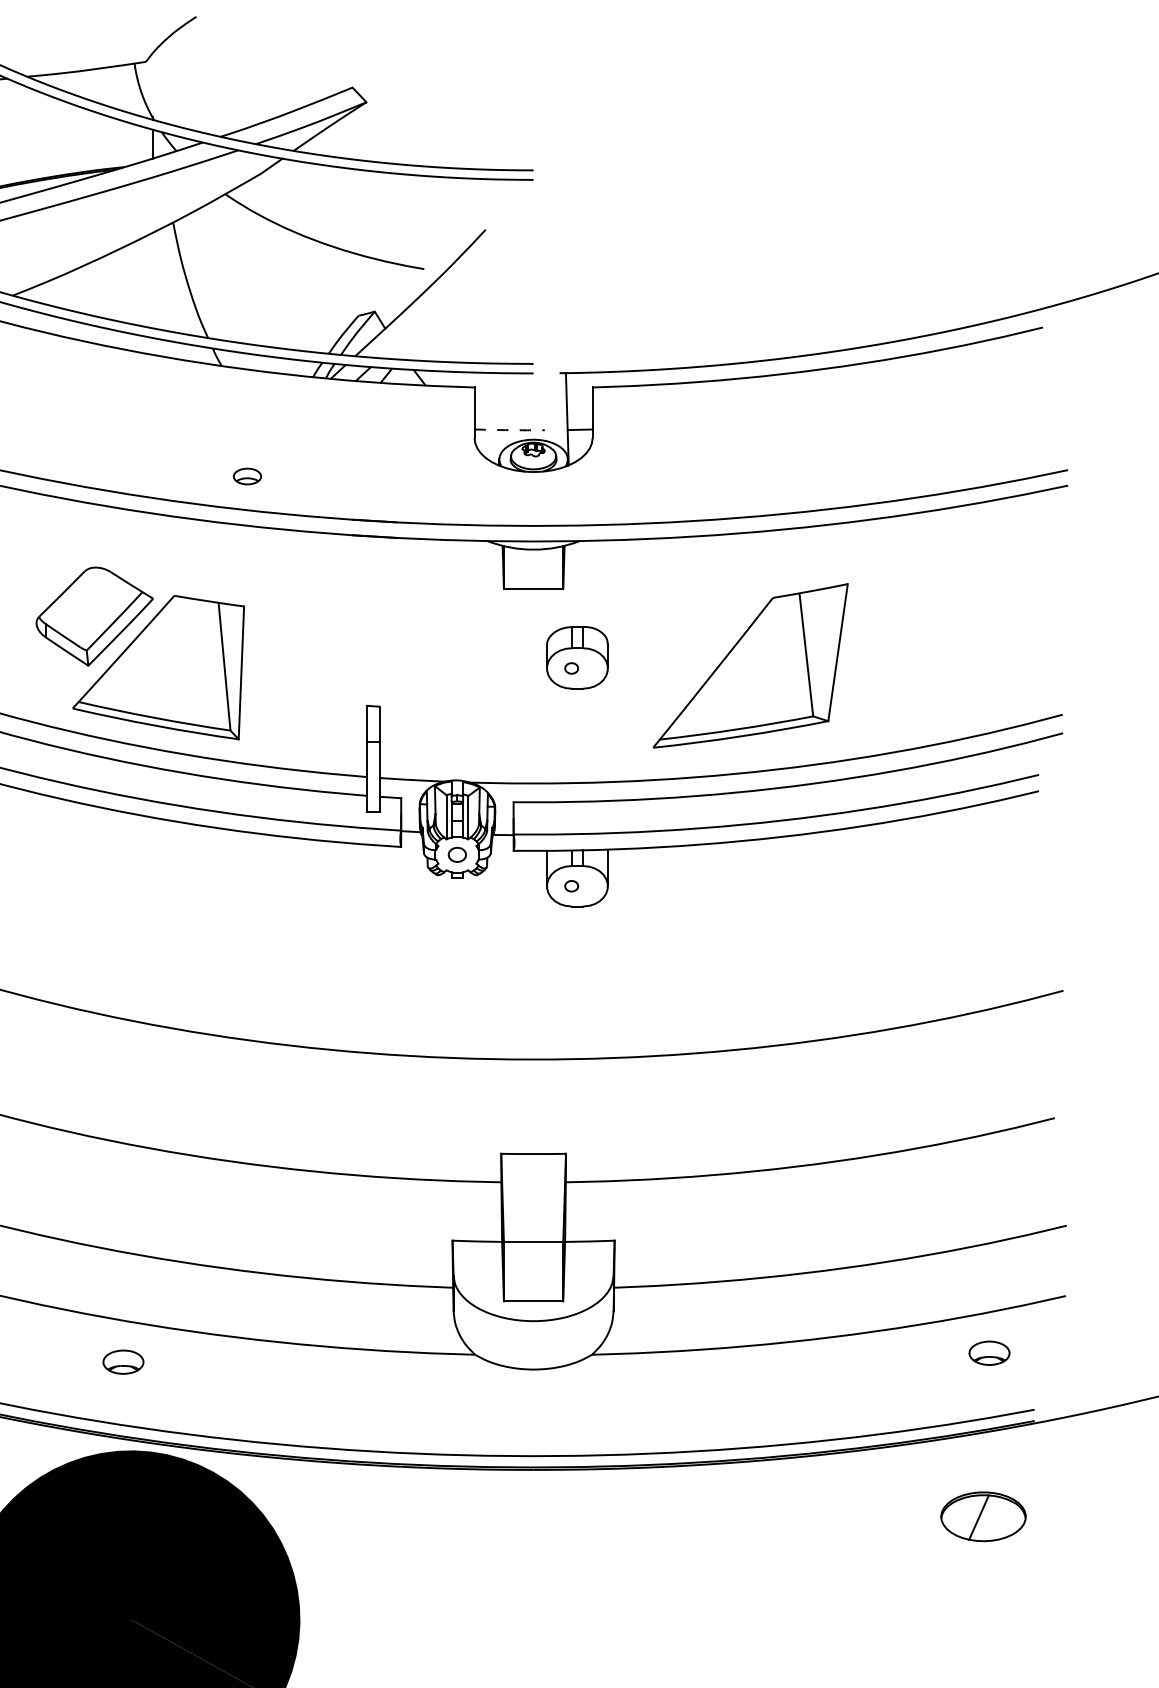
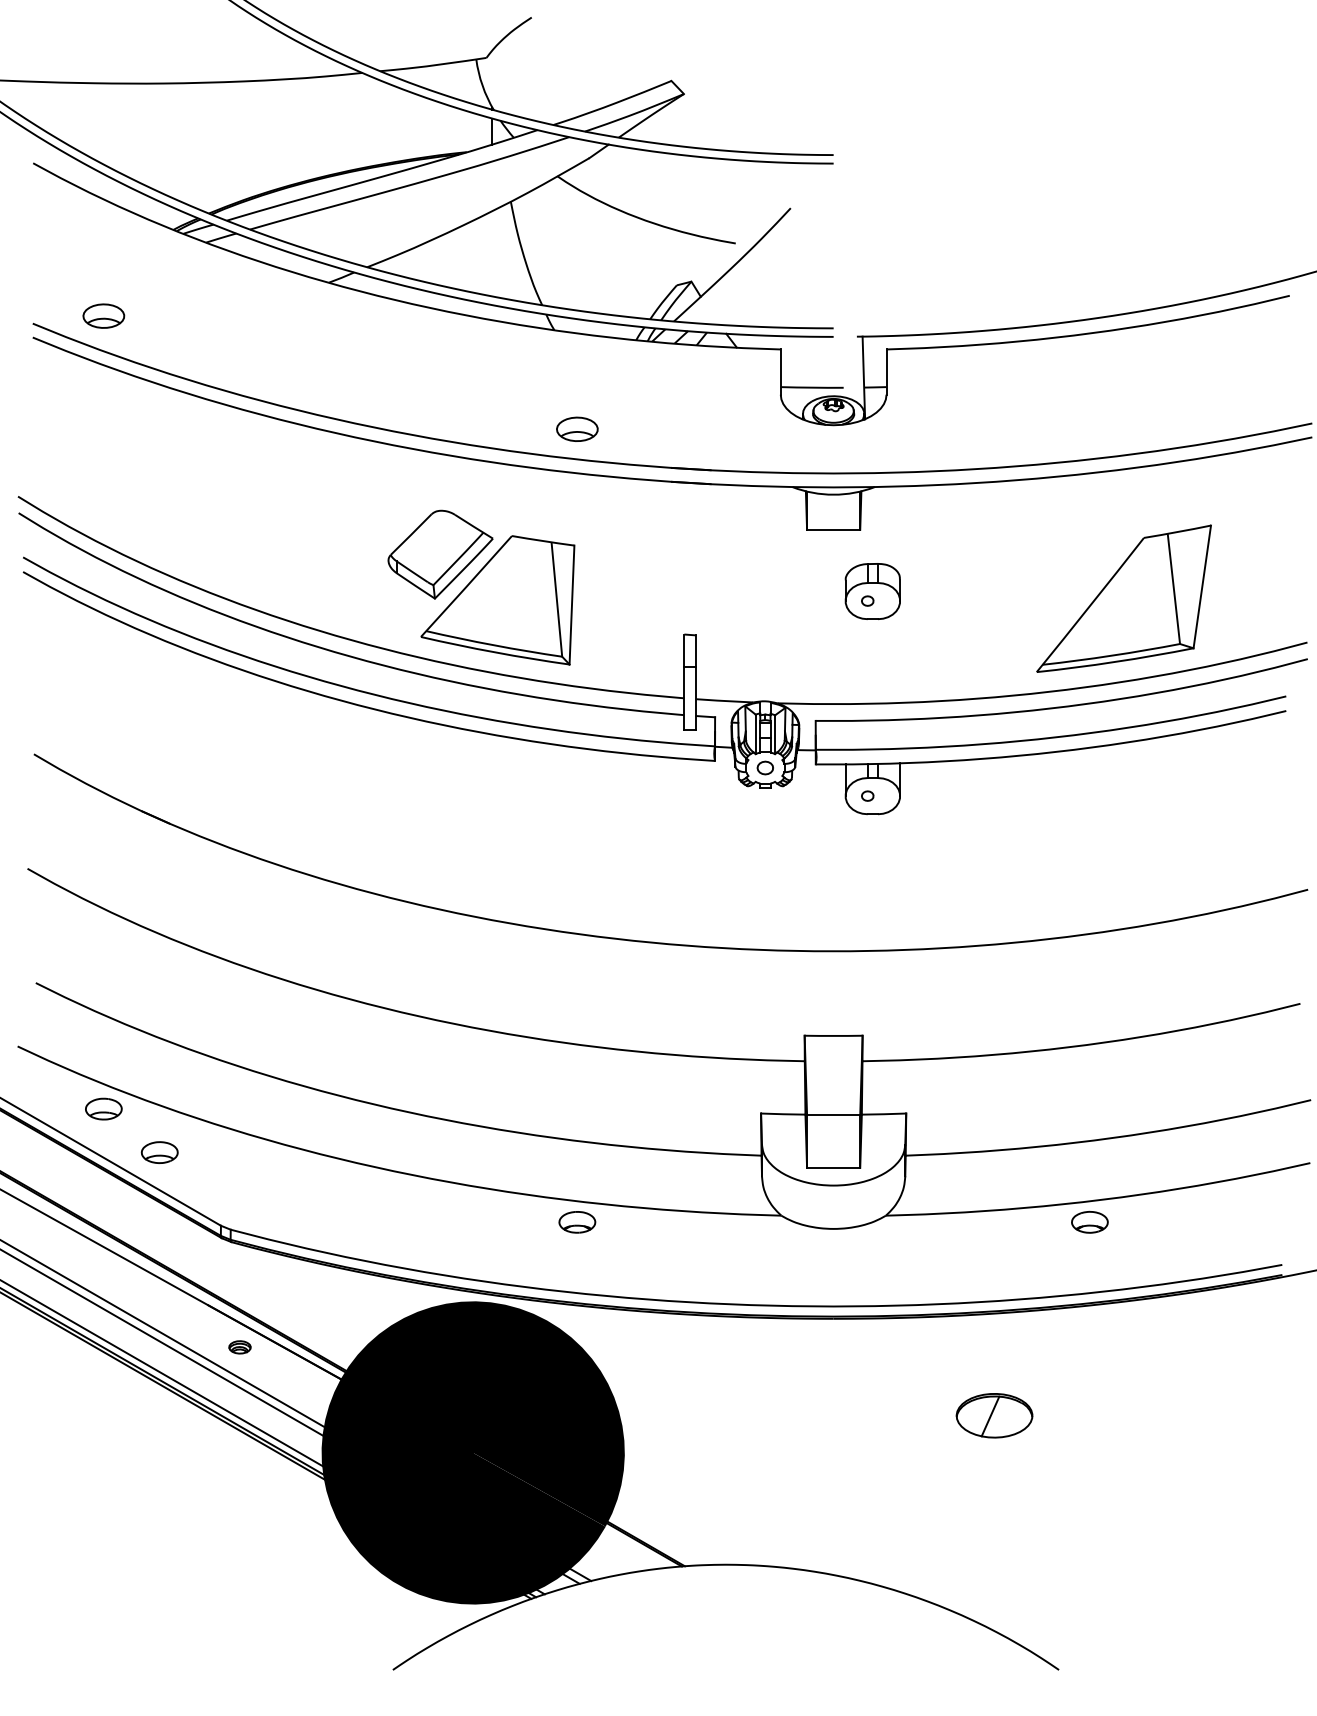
arc: (509, 429) -> (812, 387), dashed -> solid
part: (247, 475) -> (577, 428), size x1.67
part: (750, 665) -> (1123, 598), moved
part: (989, 1352) -> (1089, 1221), moved
part: (123, 1362) -> (577, 1222), moved
part: (983, 1516) -> (994, 1415), moved

